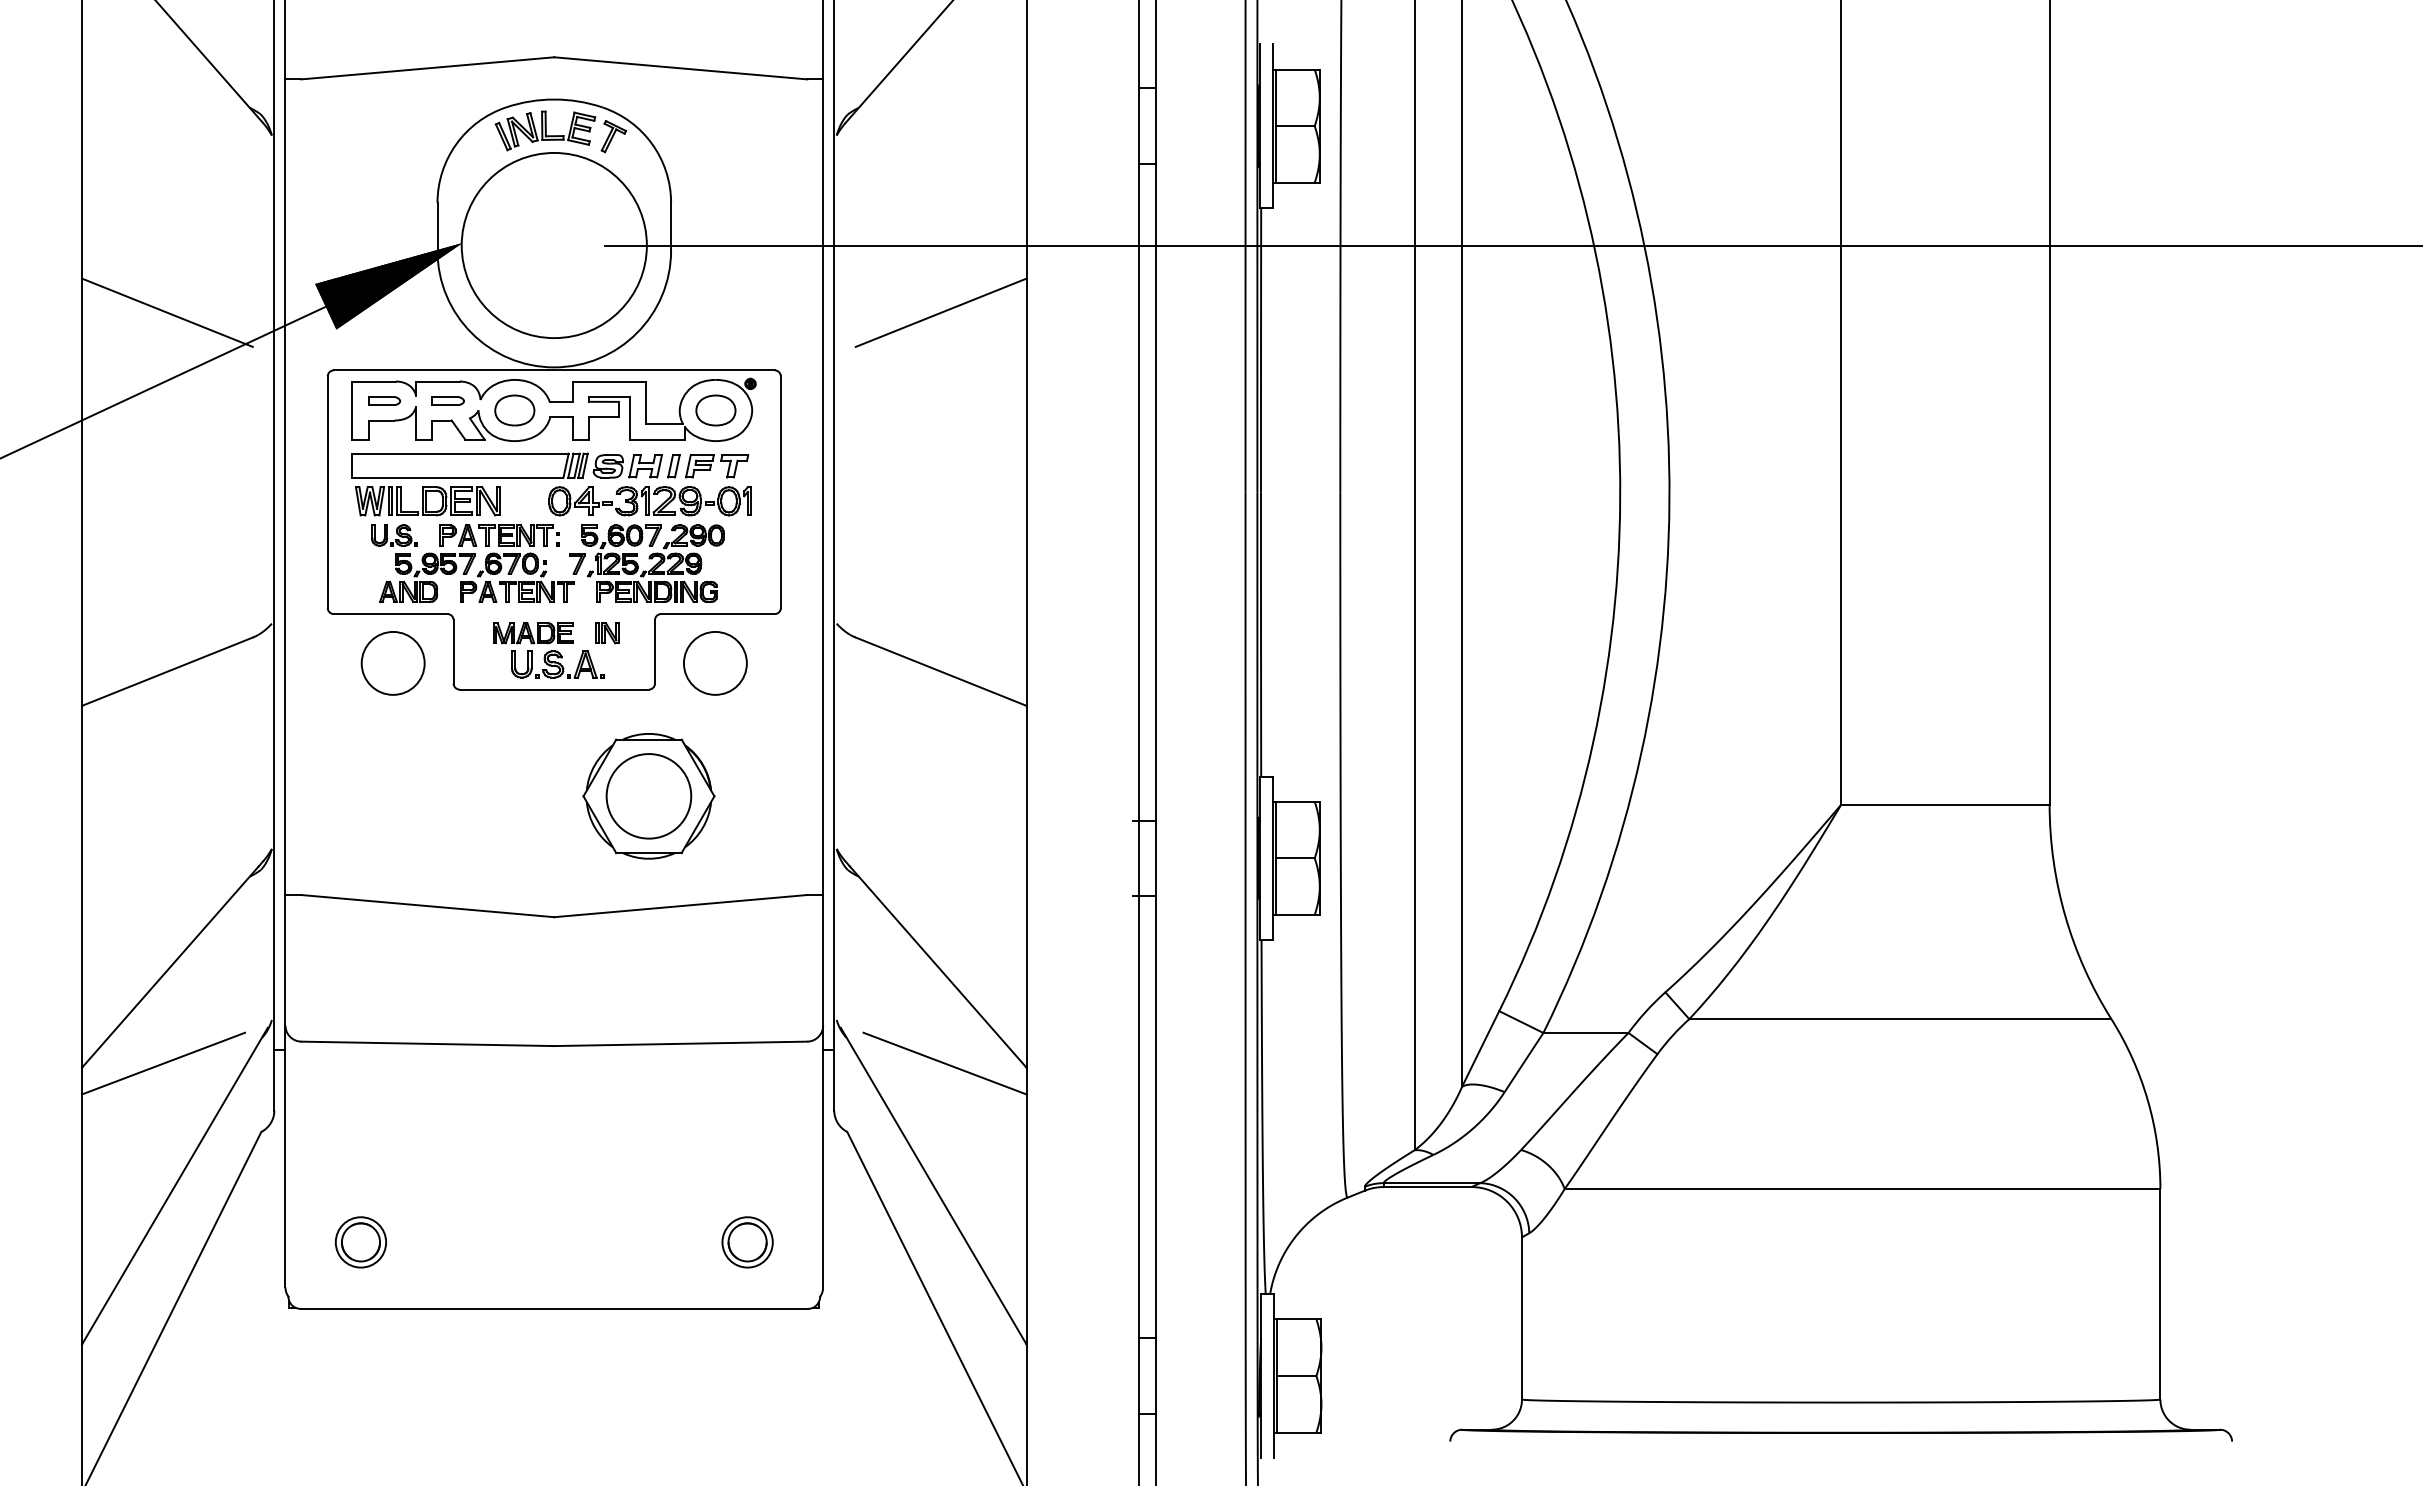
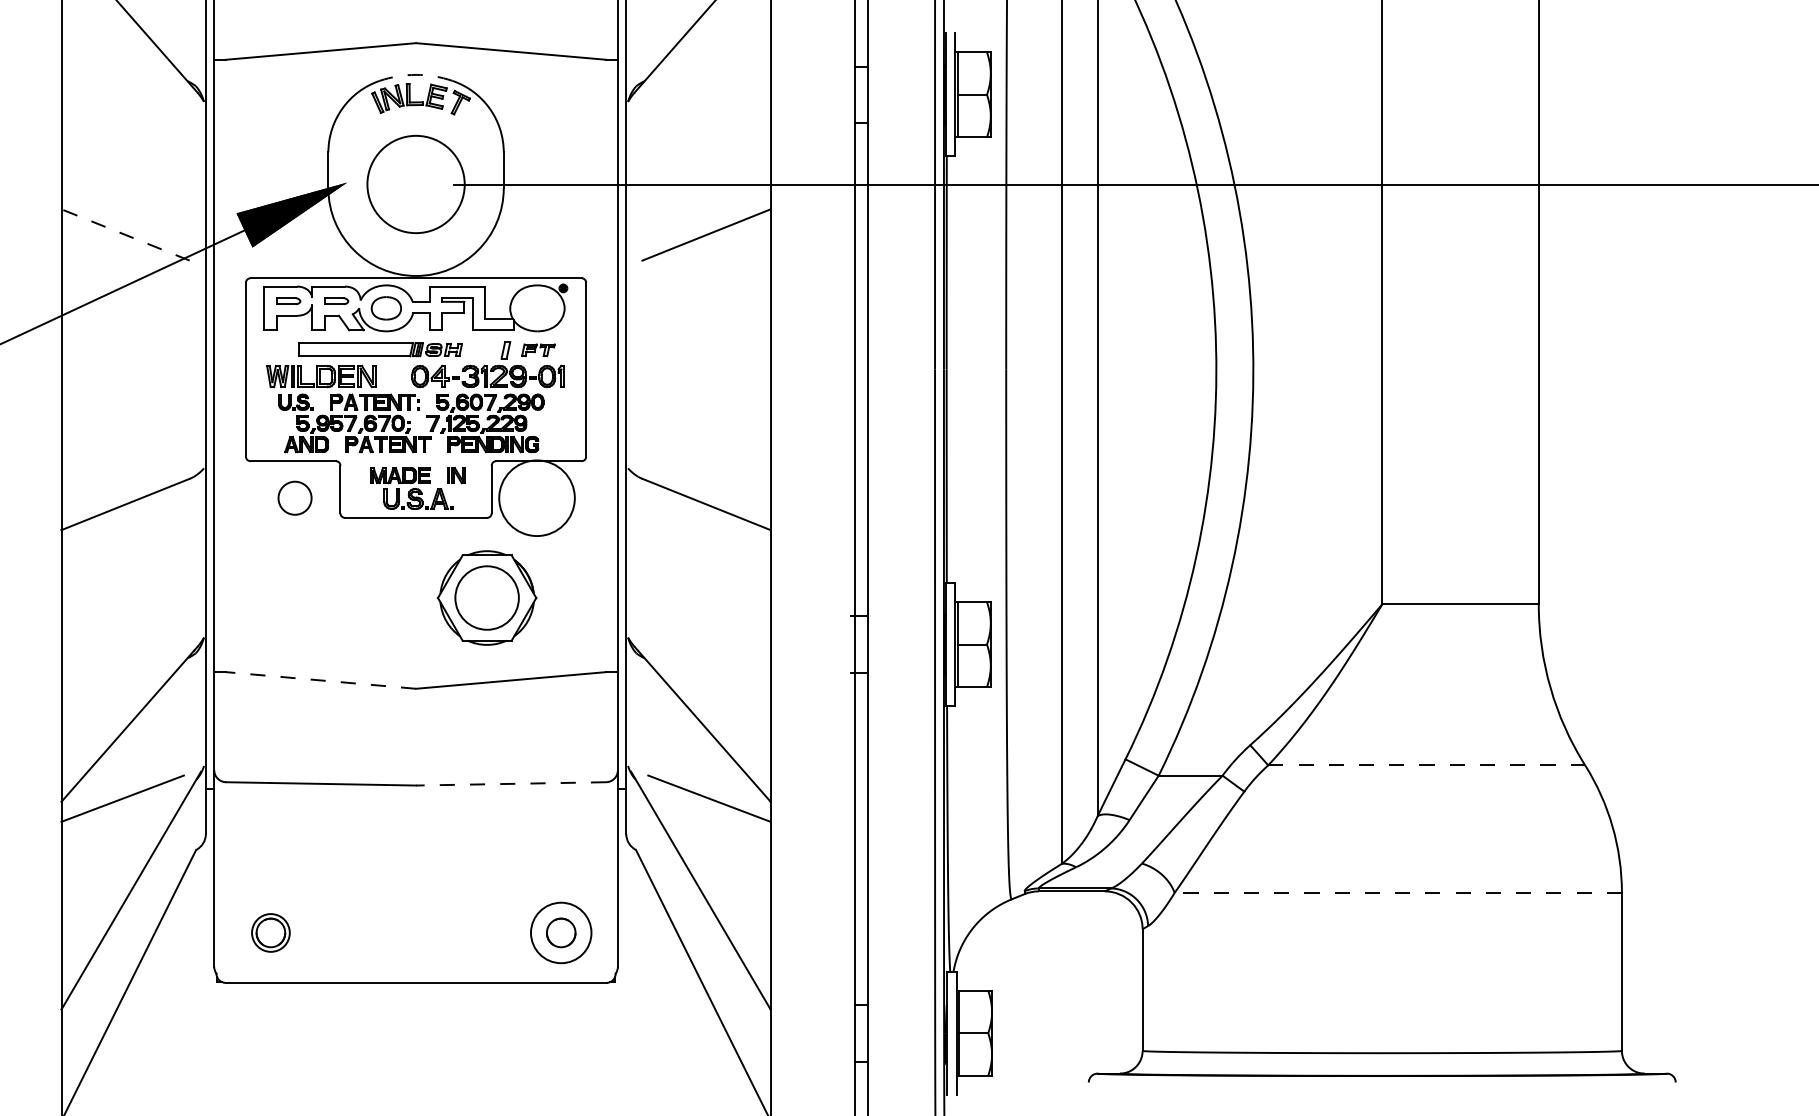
arc: (554, 99) -> (416, 74), solid -> dashed
circle: (553, 245) -> (415, 184), size x0.7
line: (167, 312) -> (125, 234), solid -> dashed
part: (715, 410) -> (537, 308), removed
part: (506, 465) -> (380, 349), size x0.7
part: (717, 466) -> (538, 350), size x0.7
circle: (714, 662) -> (536, 497), size x1.6
circle: (392, 663) -> (294, 498), size x0.7
line: (427, 906) -> (320, 680), solid -> dashed
line: (1900, 1019) -> (1426, 765), solid -> dashed
line: (680, 1043) -> (510, 783), solid -> dashed
line: (1862, 1189) -> (1398, 893), solid -> dashed
circle: (747, 1242) -> (561, 933), size x1.6

